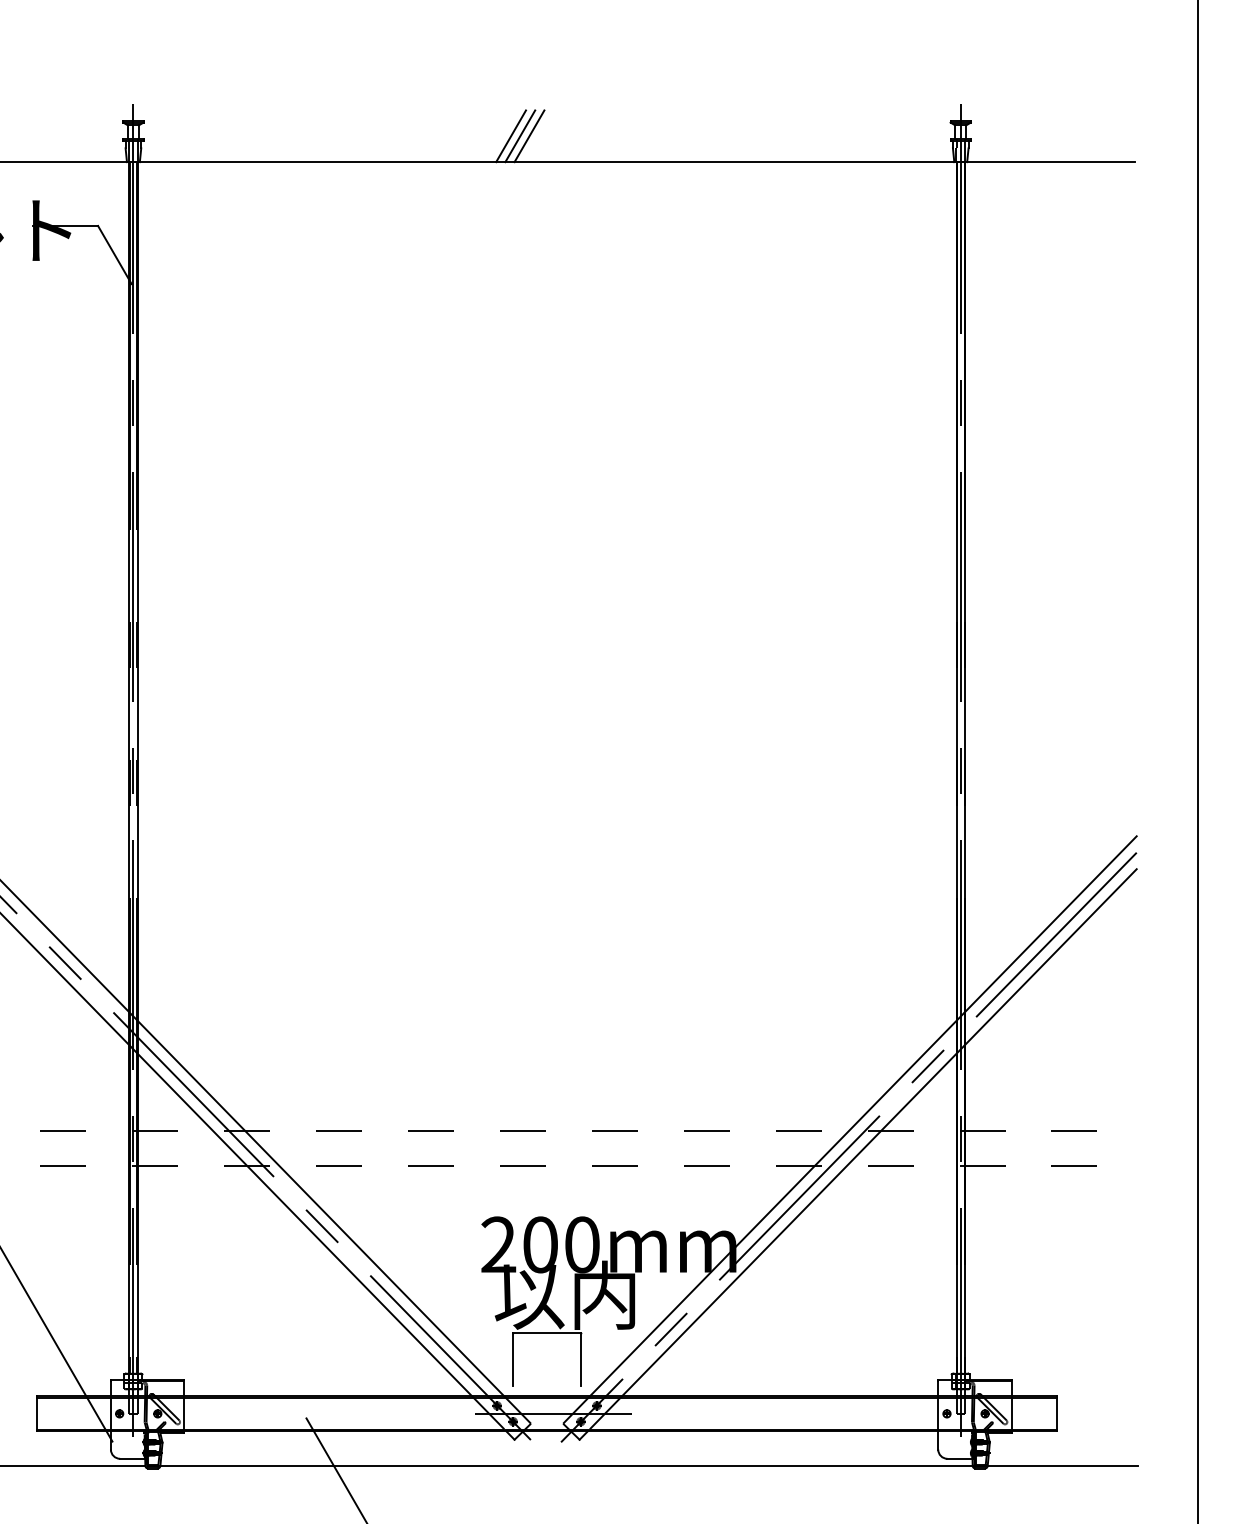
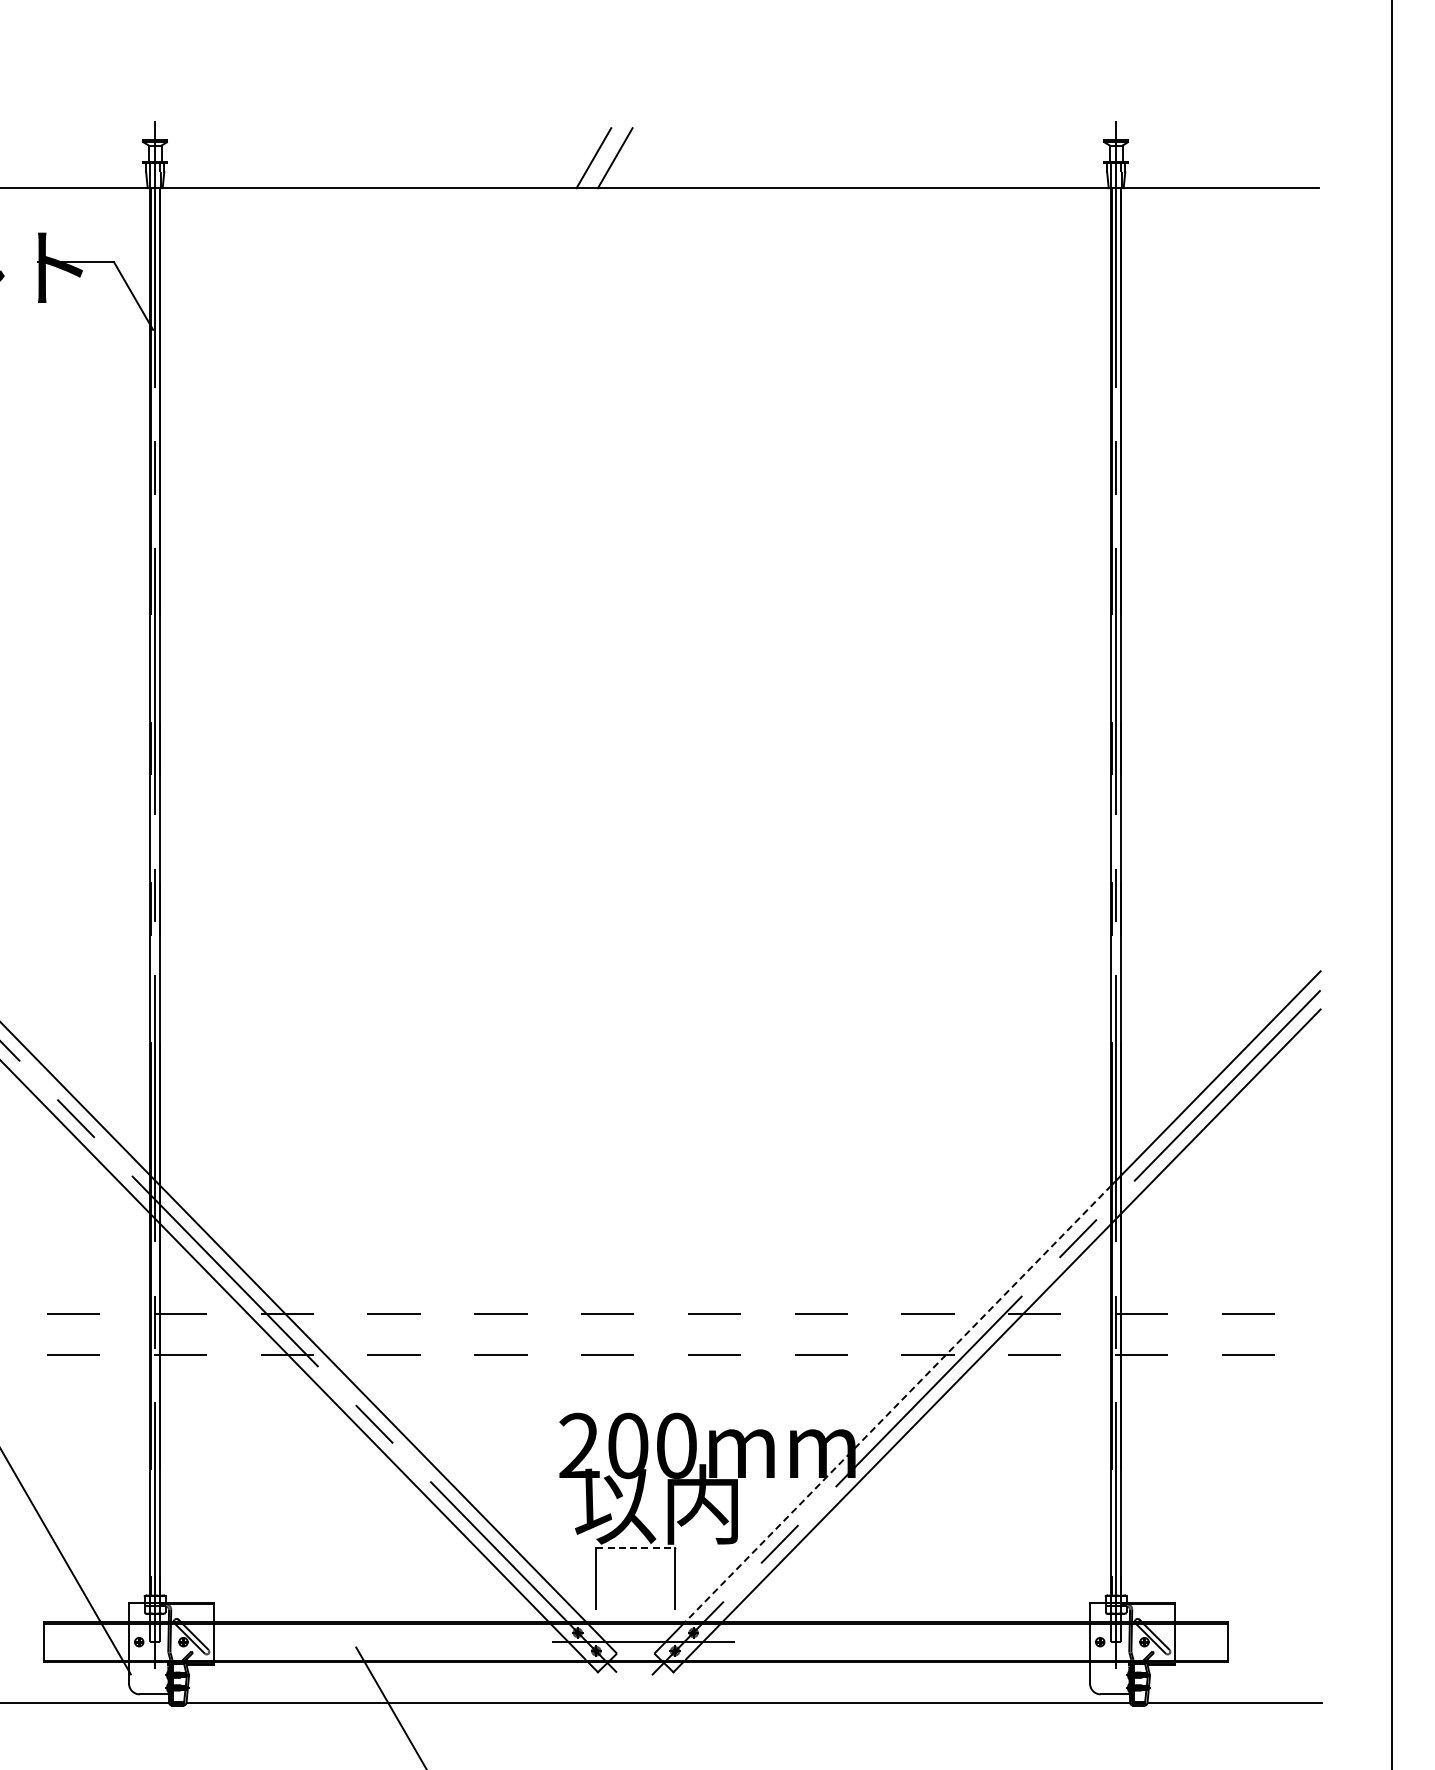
line: (520, 136) -> (604, 158), removed
line: (773, 1208) -> (898, 1403), solid -> dashed
line: (547, 1333) -> (636, 1548), solid -> dashed

